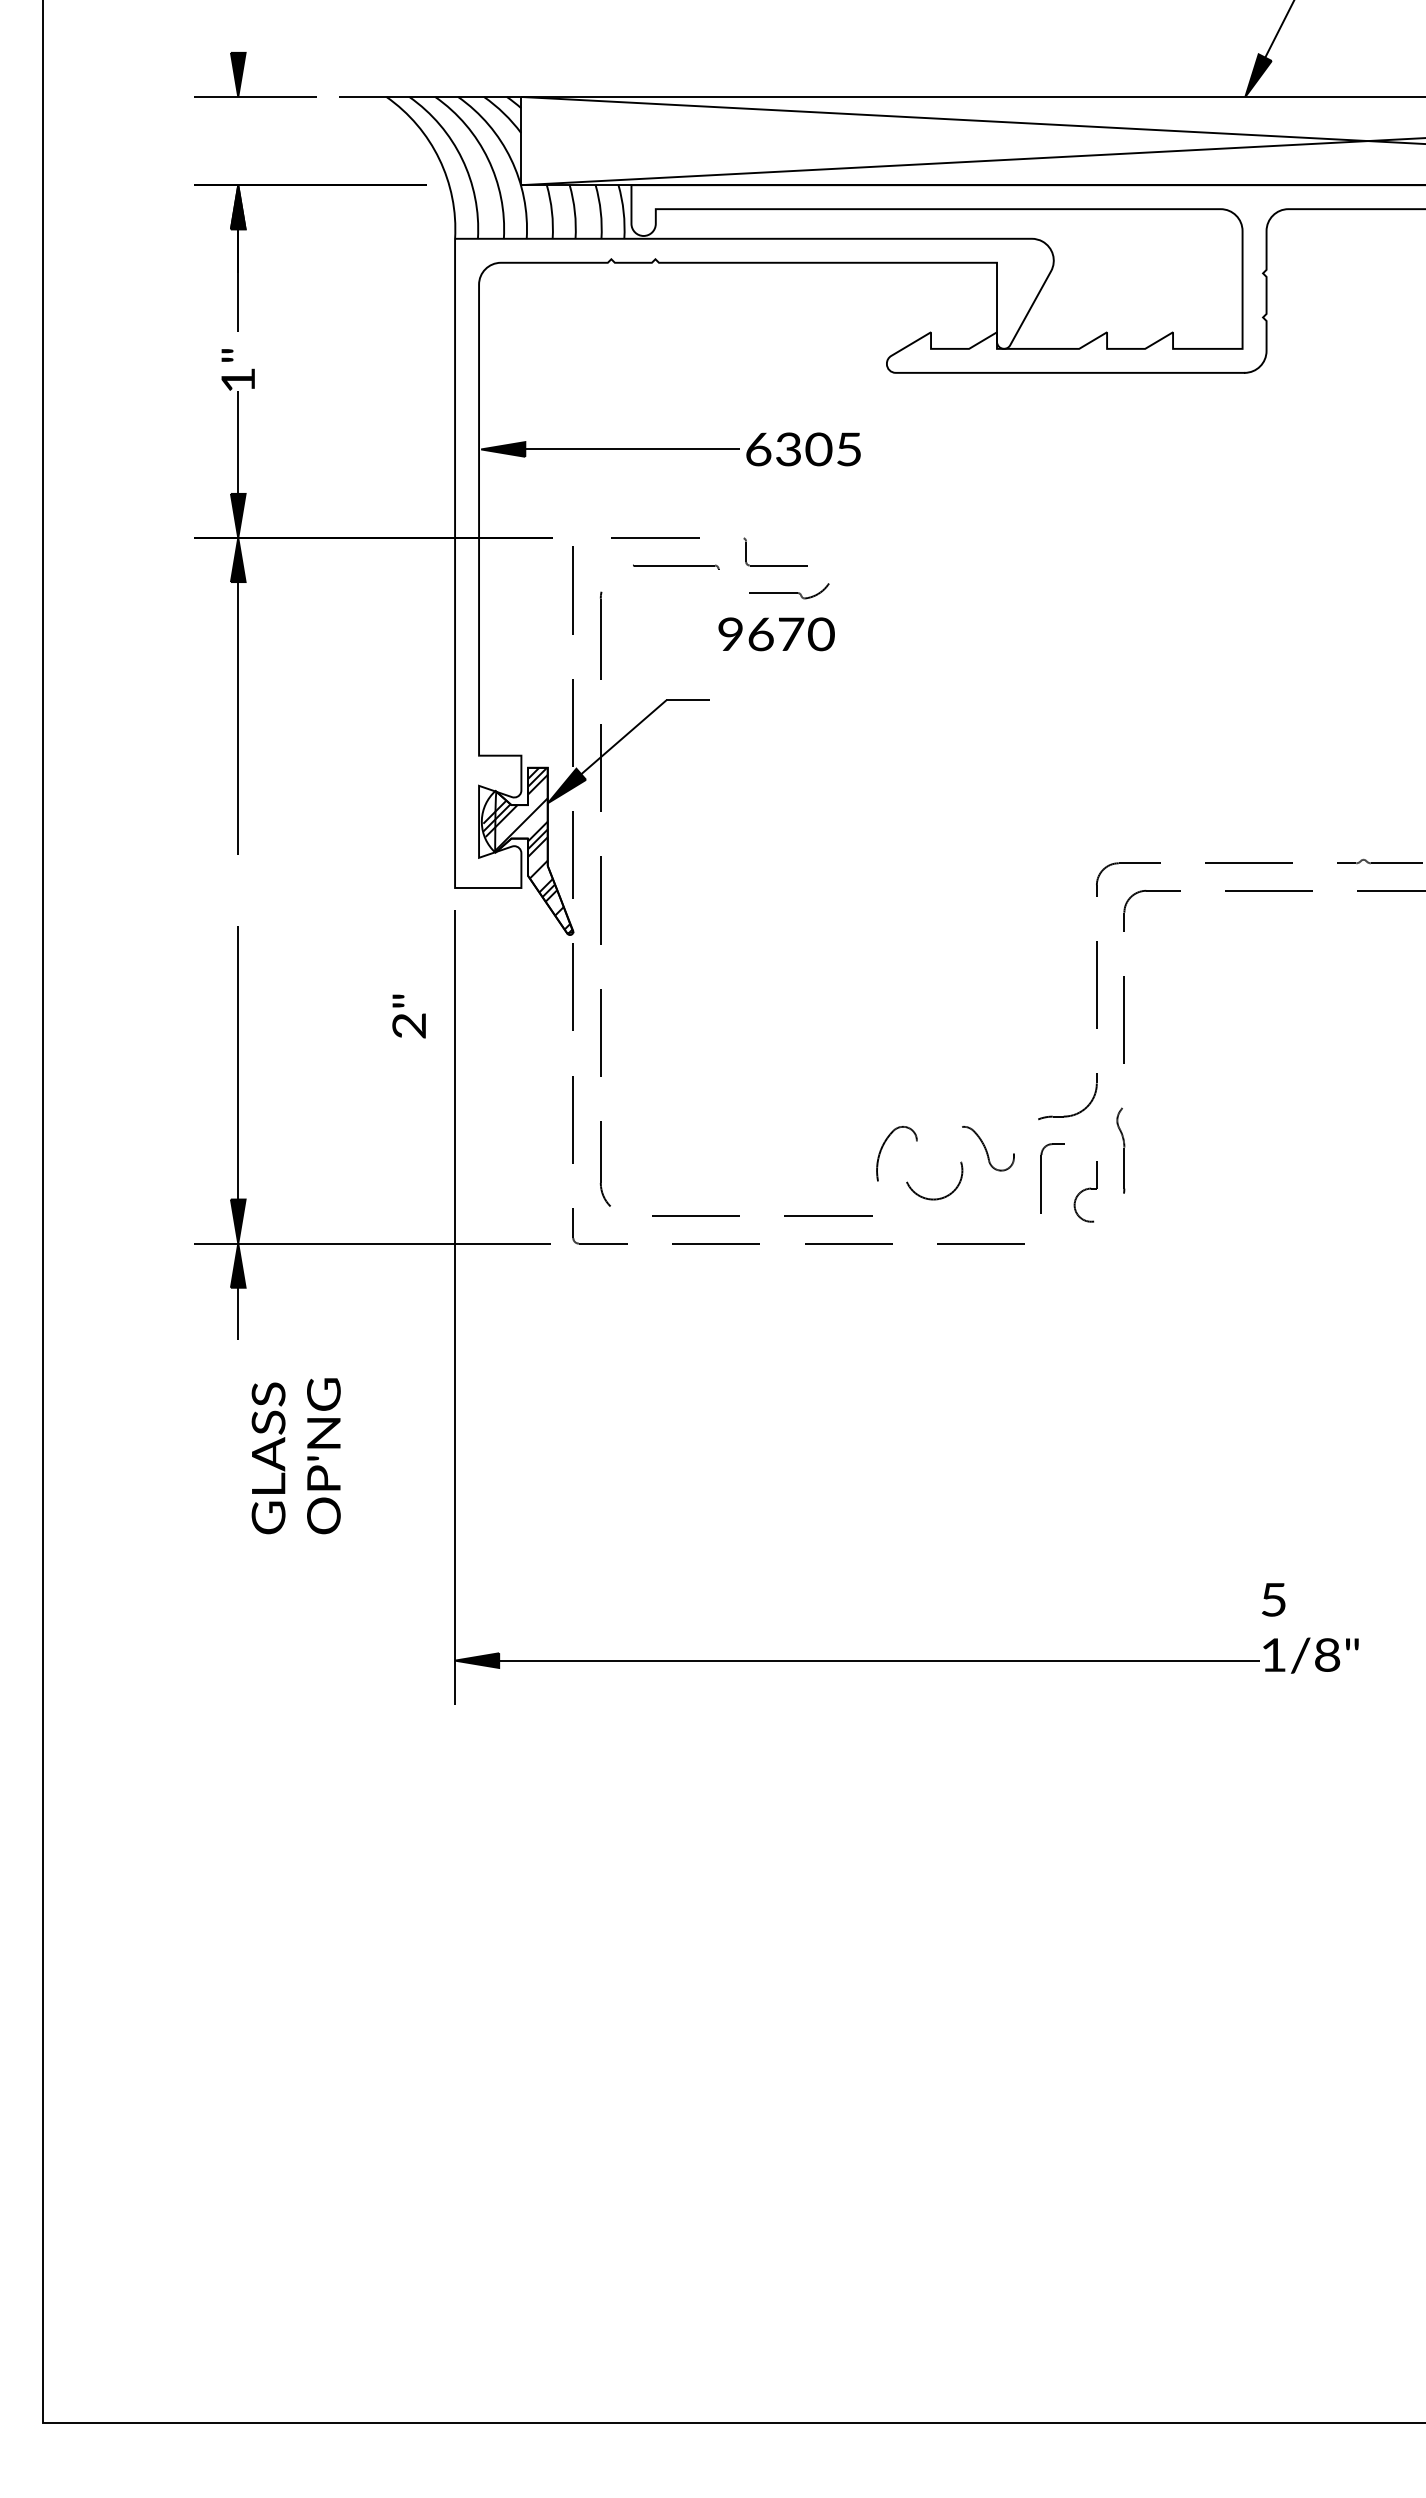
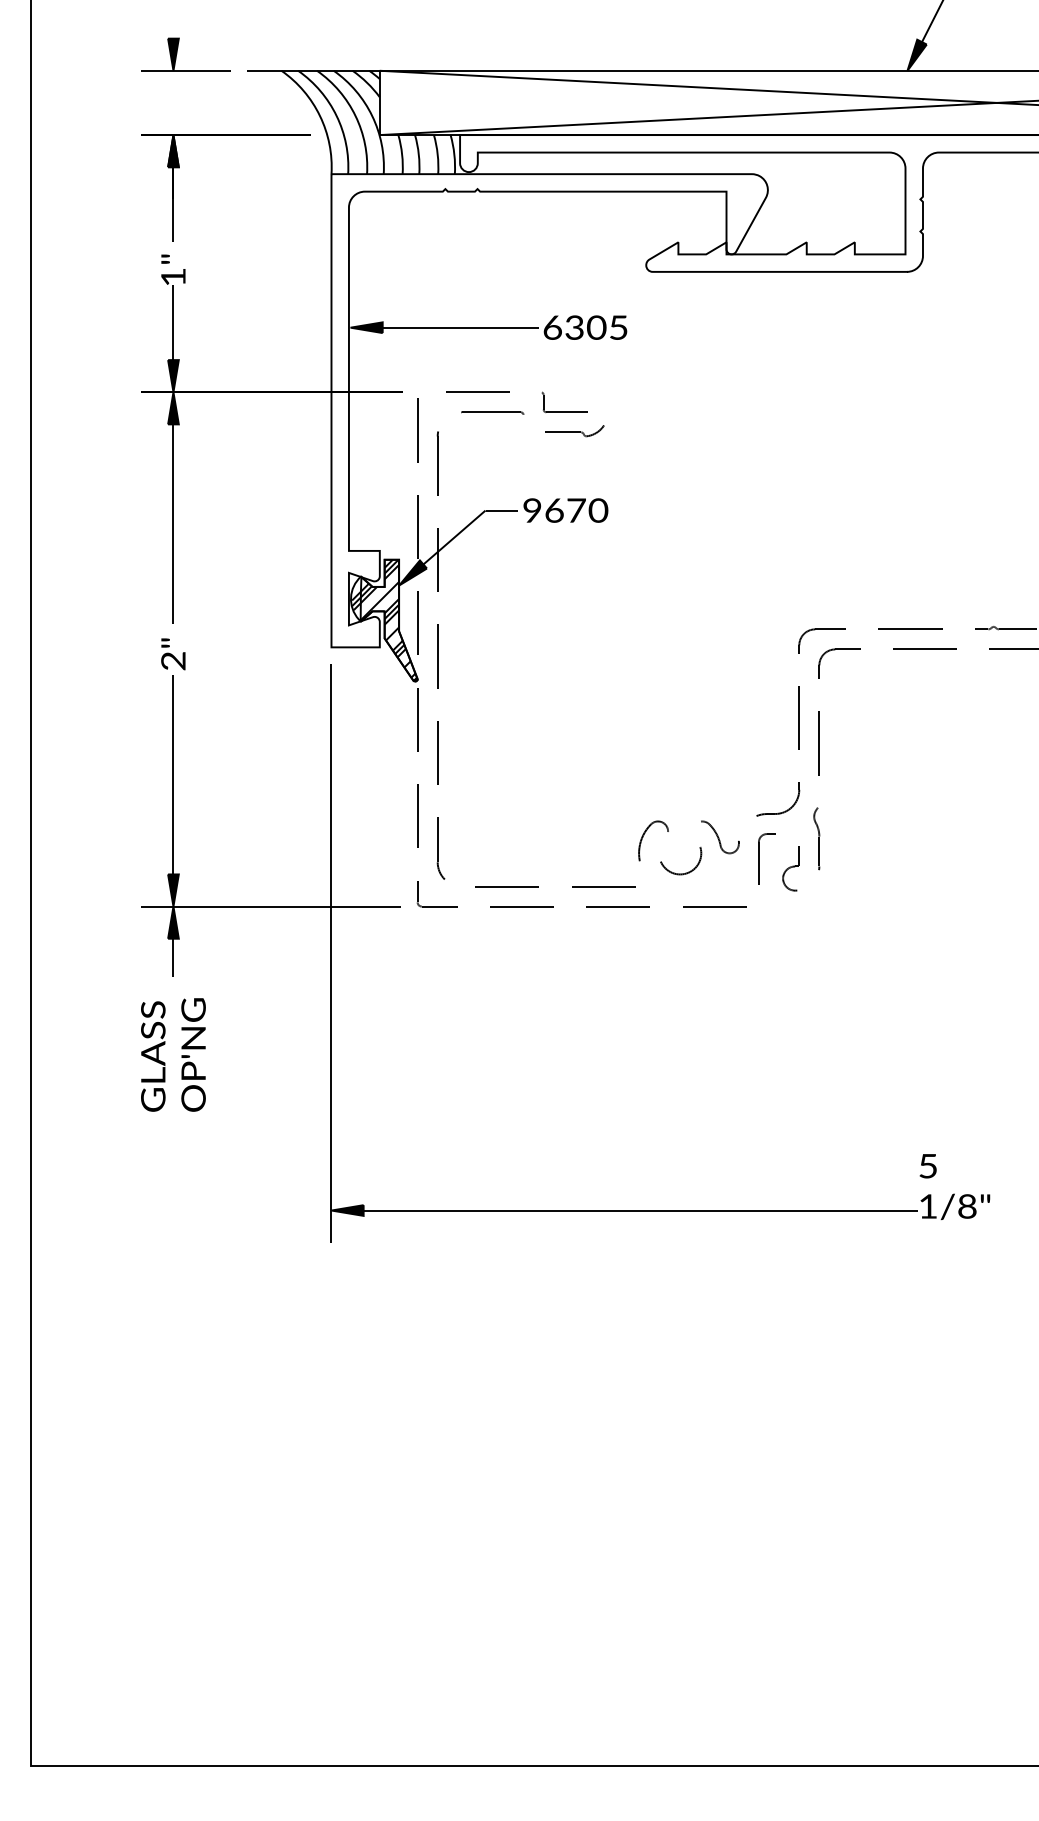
text: (776, 634) -> (565, 510), moved
text: (408, 1016) -> (172, 654), moved
text: (295, 1456) -> (172, 1055), moved

